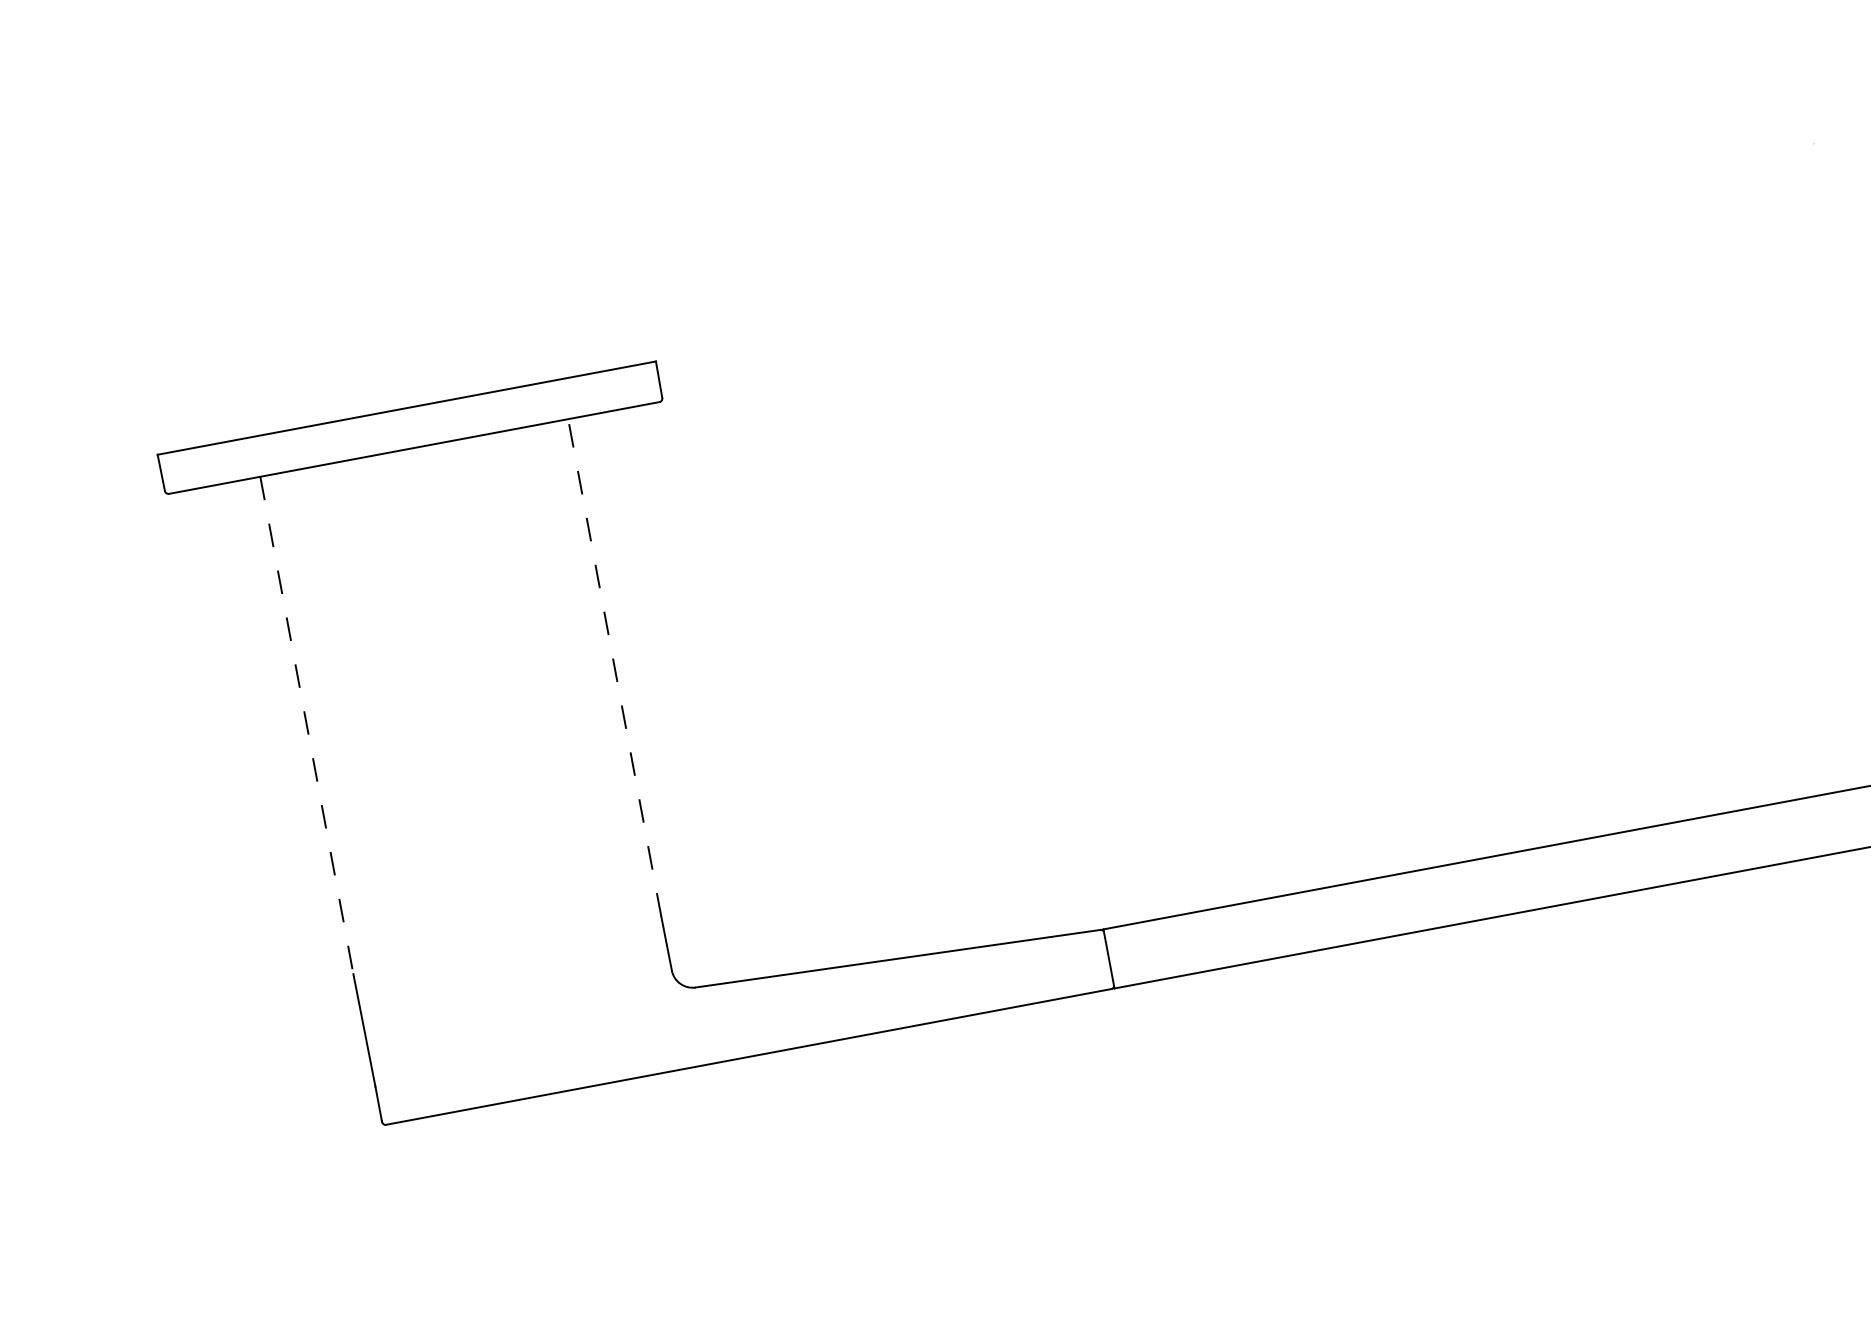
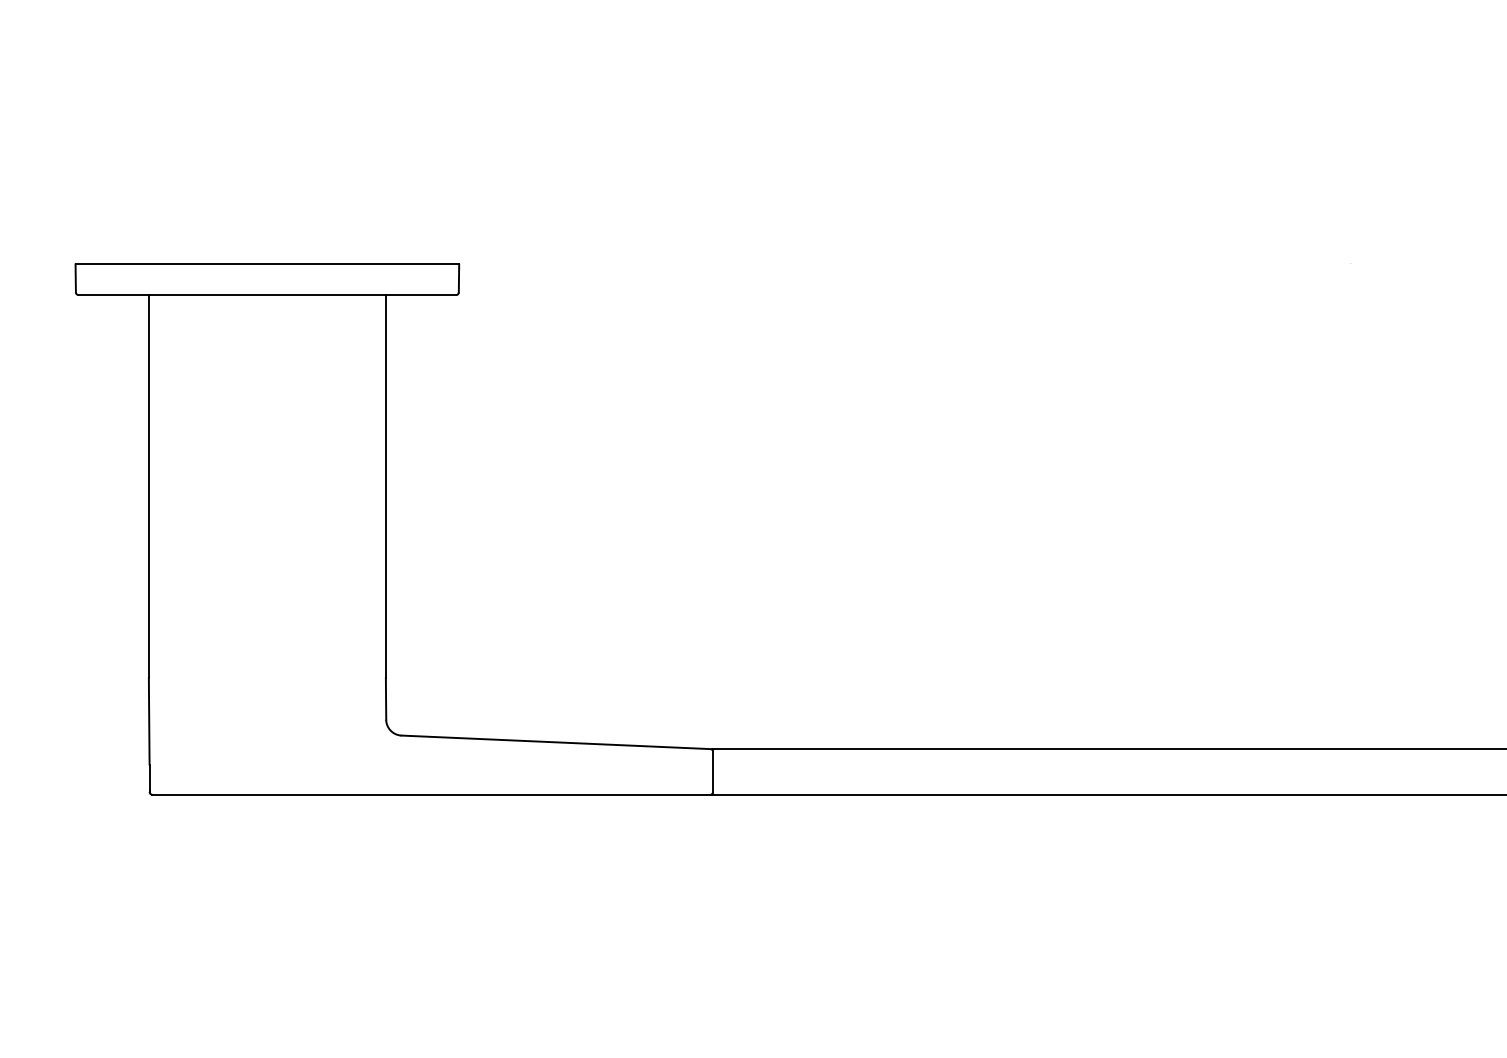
line: (614, 667) -> (385, 486), dashed -> solid
line: (306, 726) -> (148, 487), dashed -> solid

